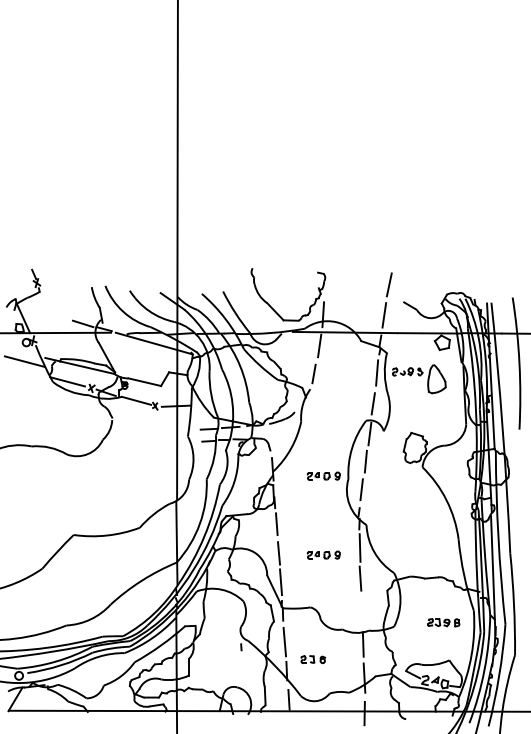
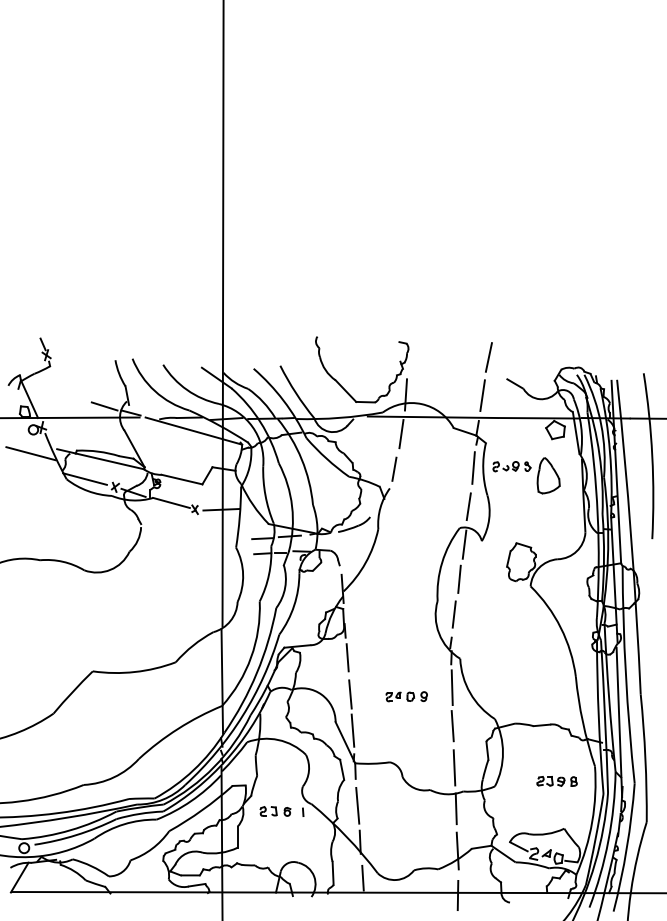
part: (323, 475) -> (406, 596), removed
line: (361, 611) -> (453, 767), added
part: (313, 659) -> (275, 811), moved

